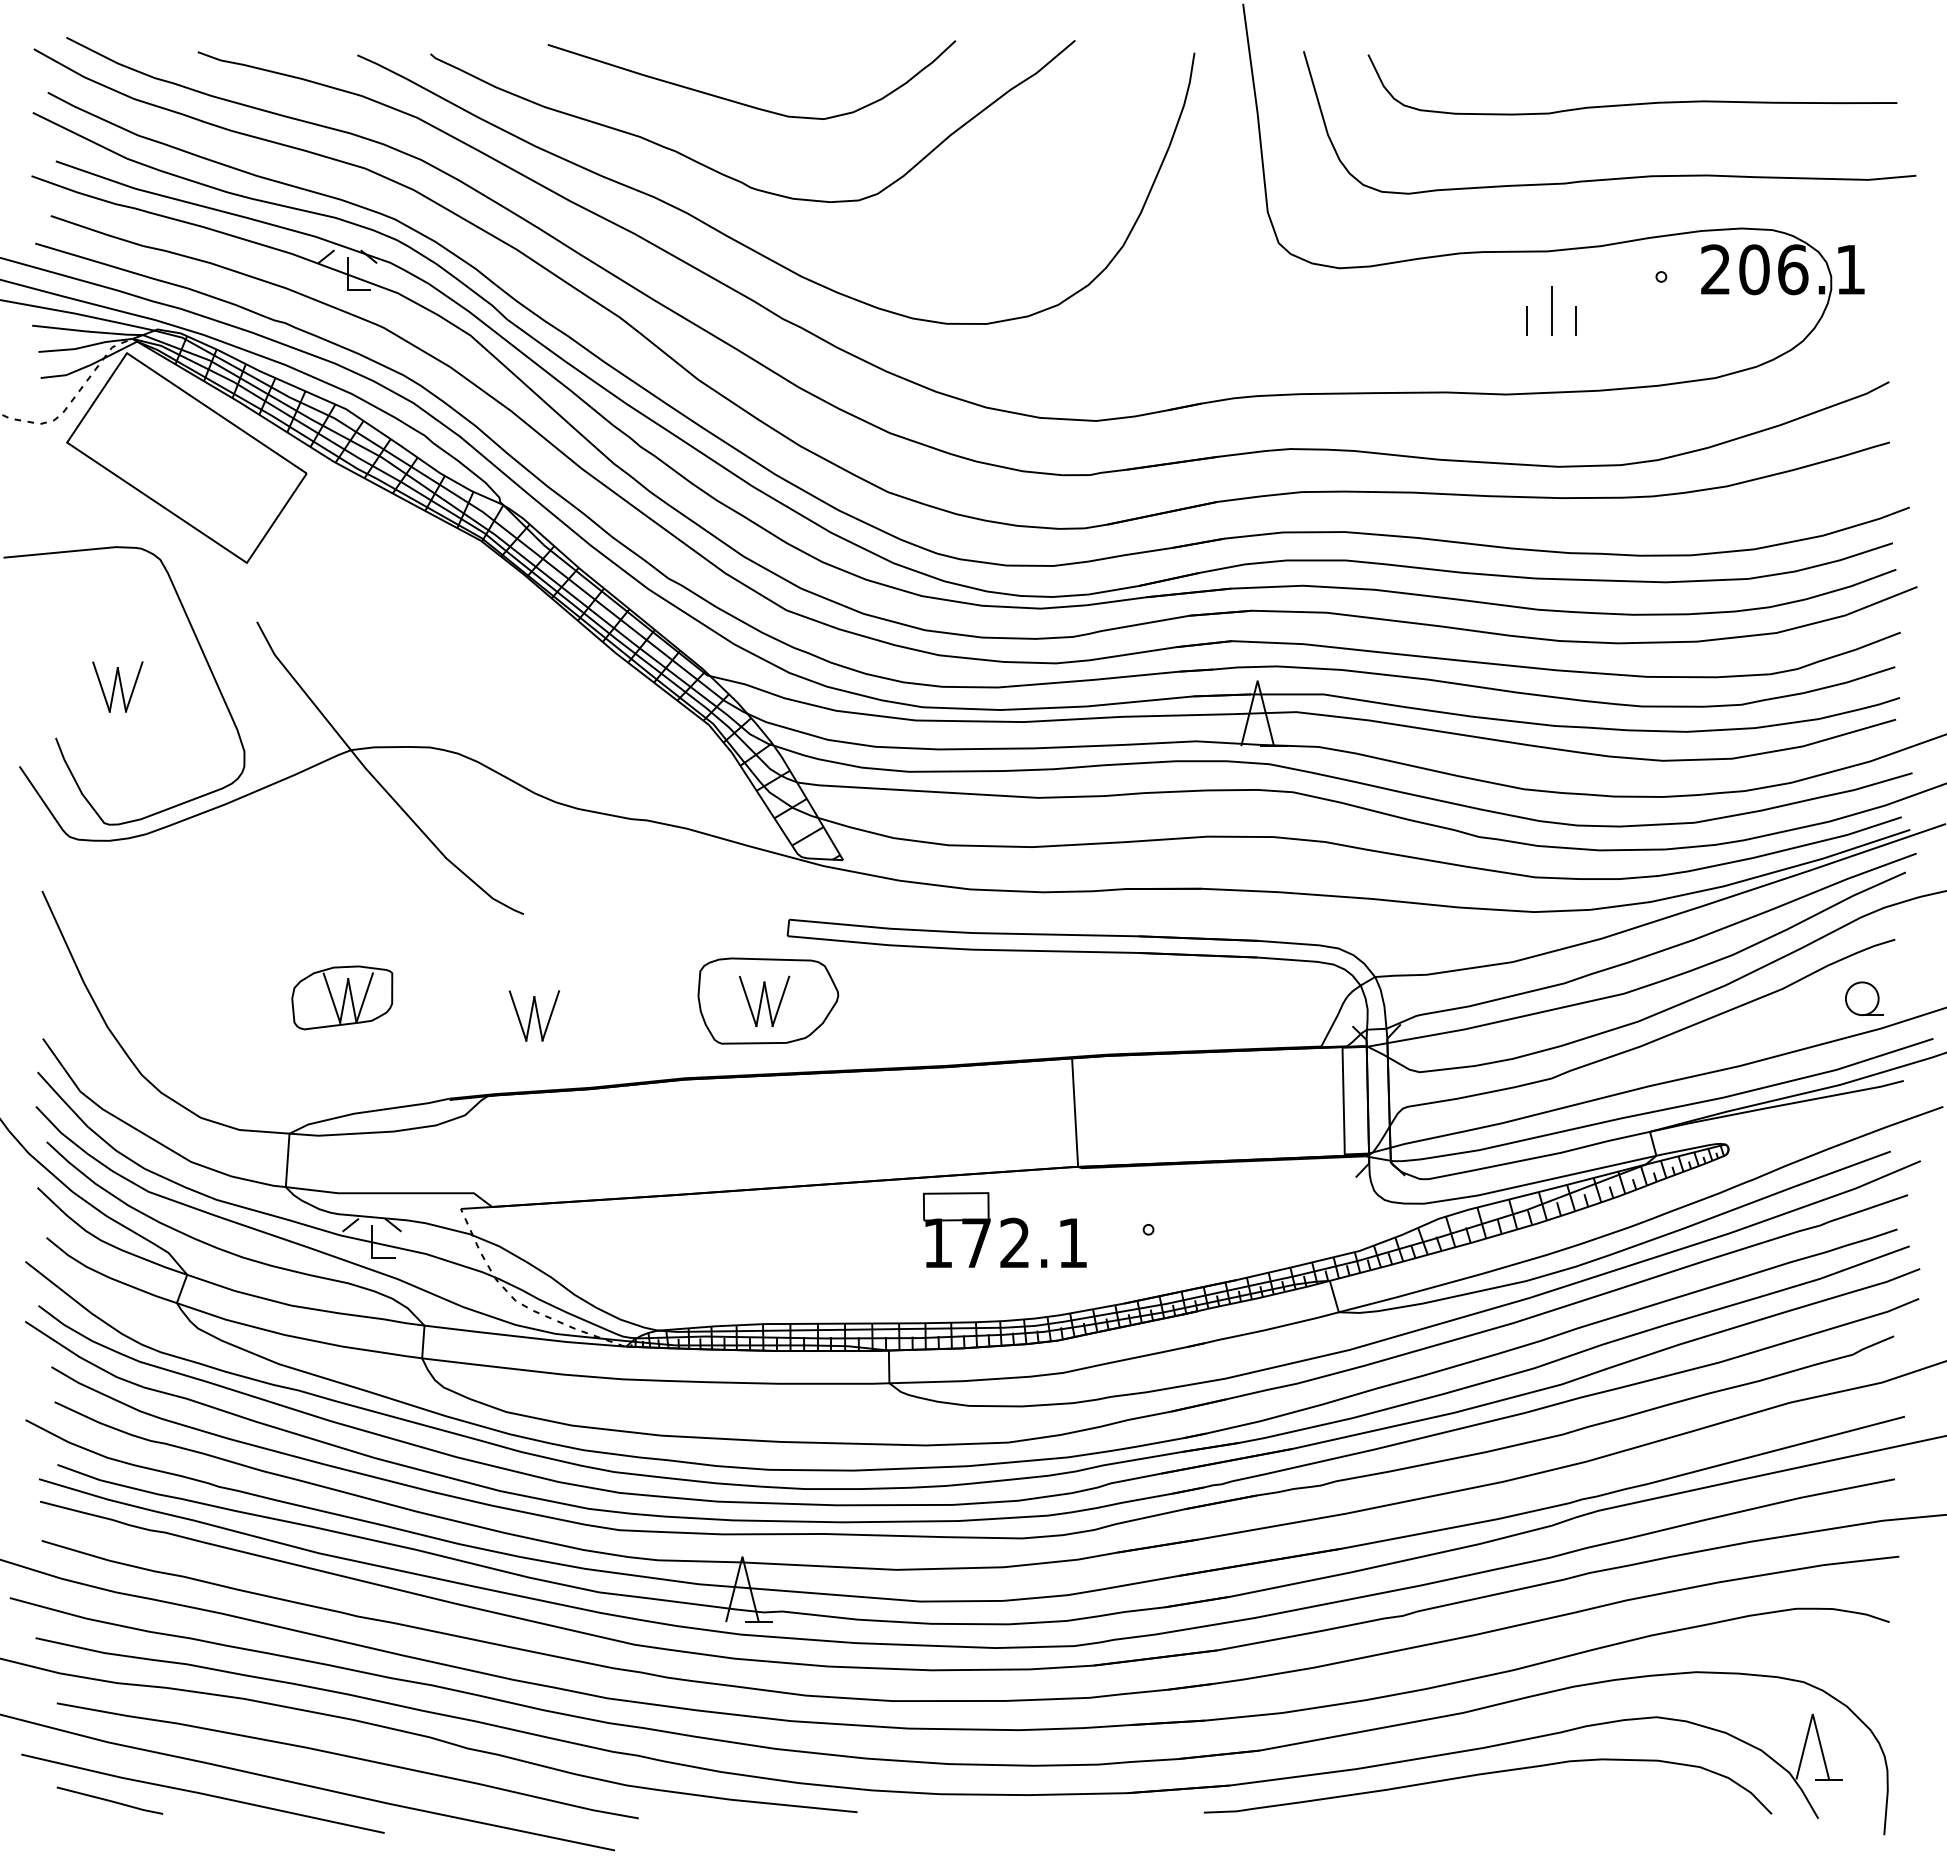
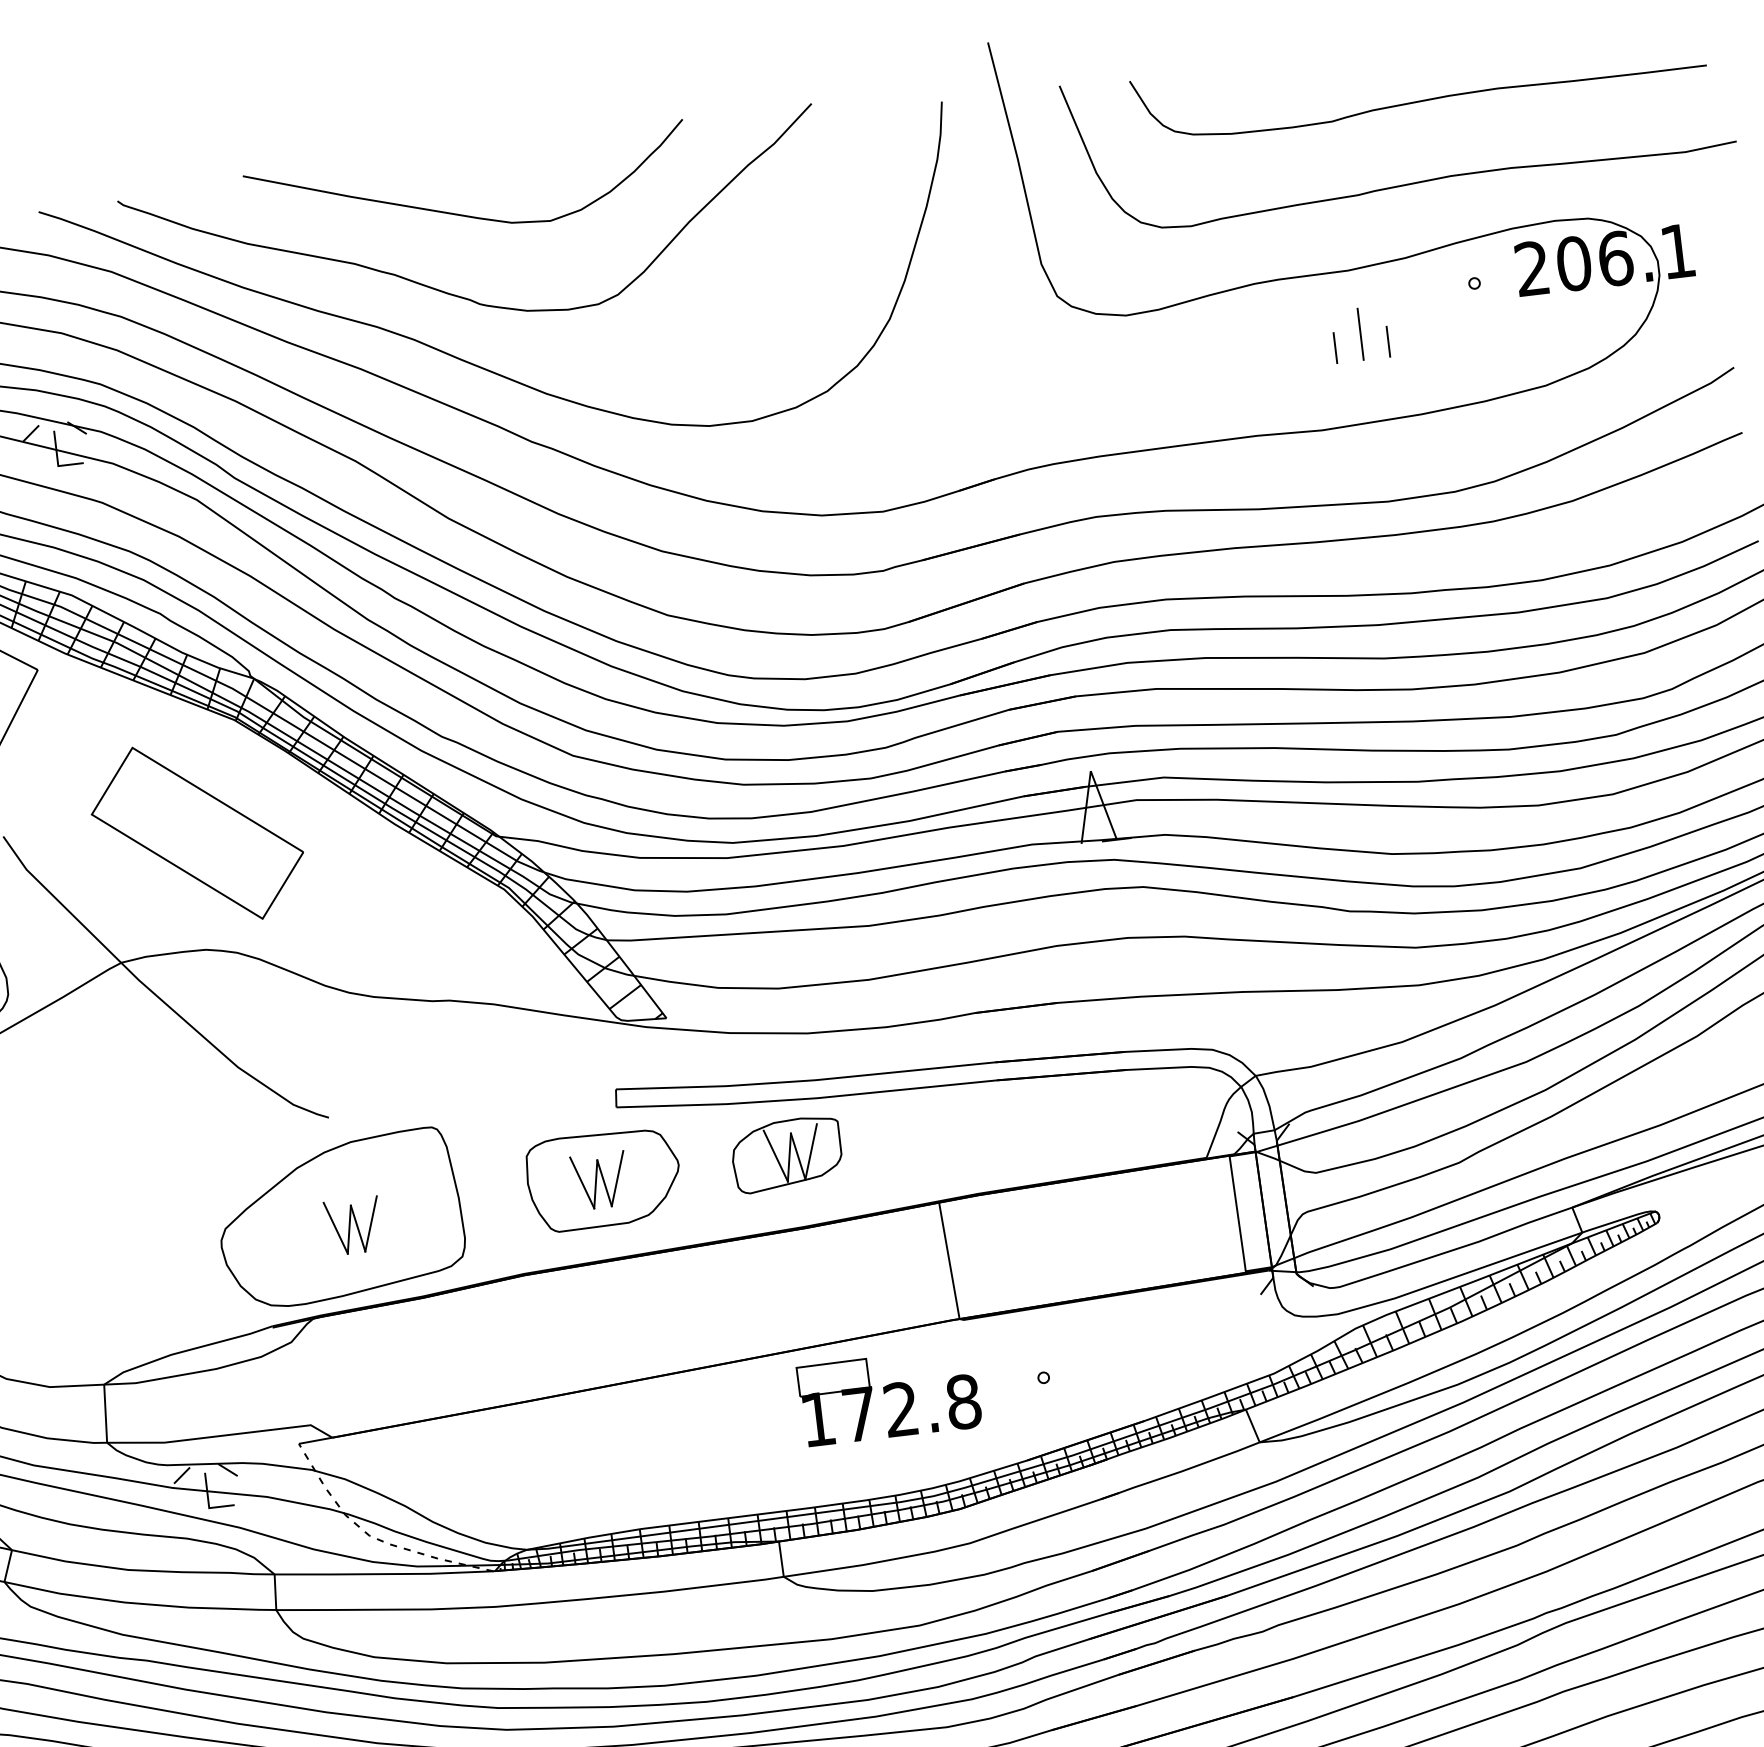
part: (434, 639) -> (197, 832), added
part: (342, 997) -> (787, 1154), moved
part: (523, 1007) -> (340, 1218), added
text: (1072, 1242) -> (963, 1401), 172.1 -> 172.8

